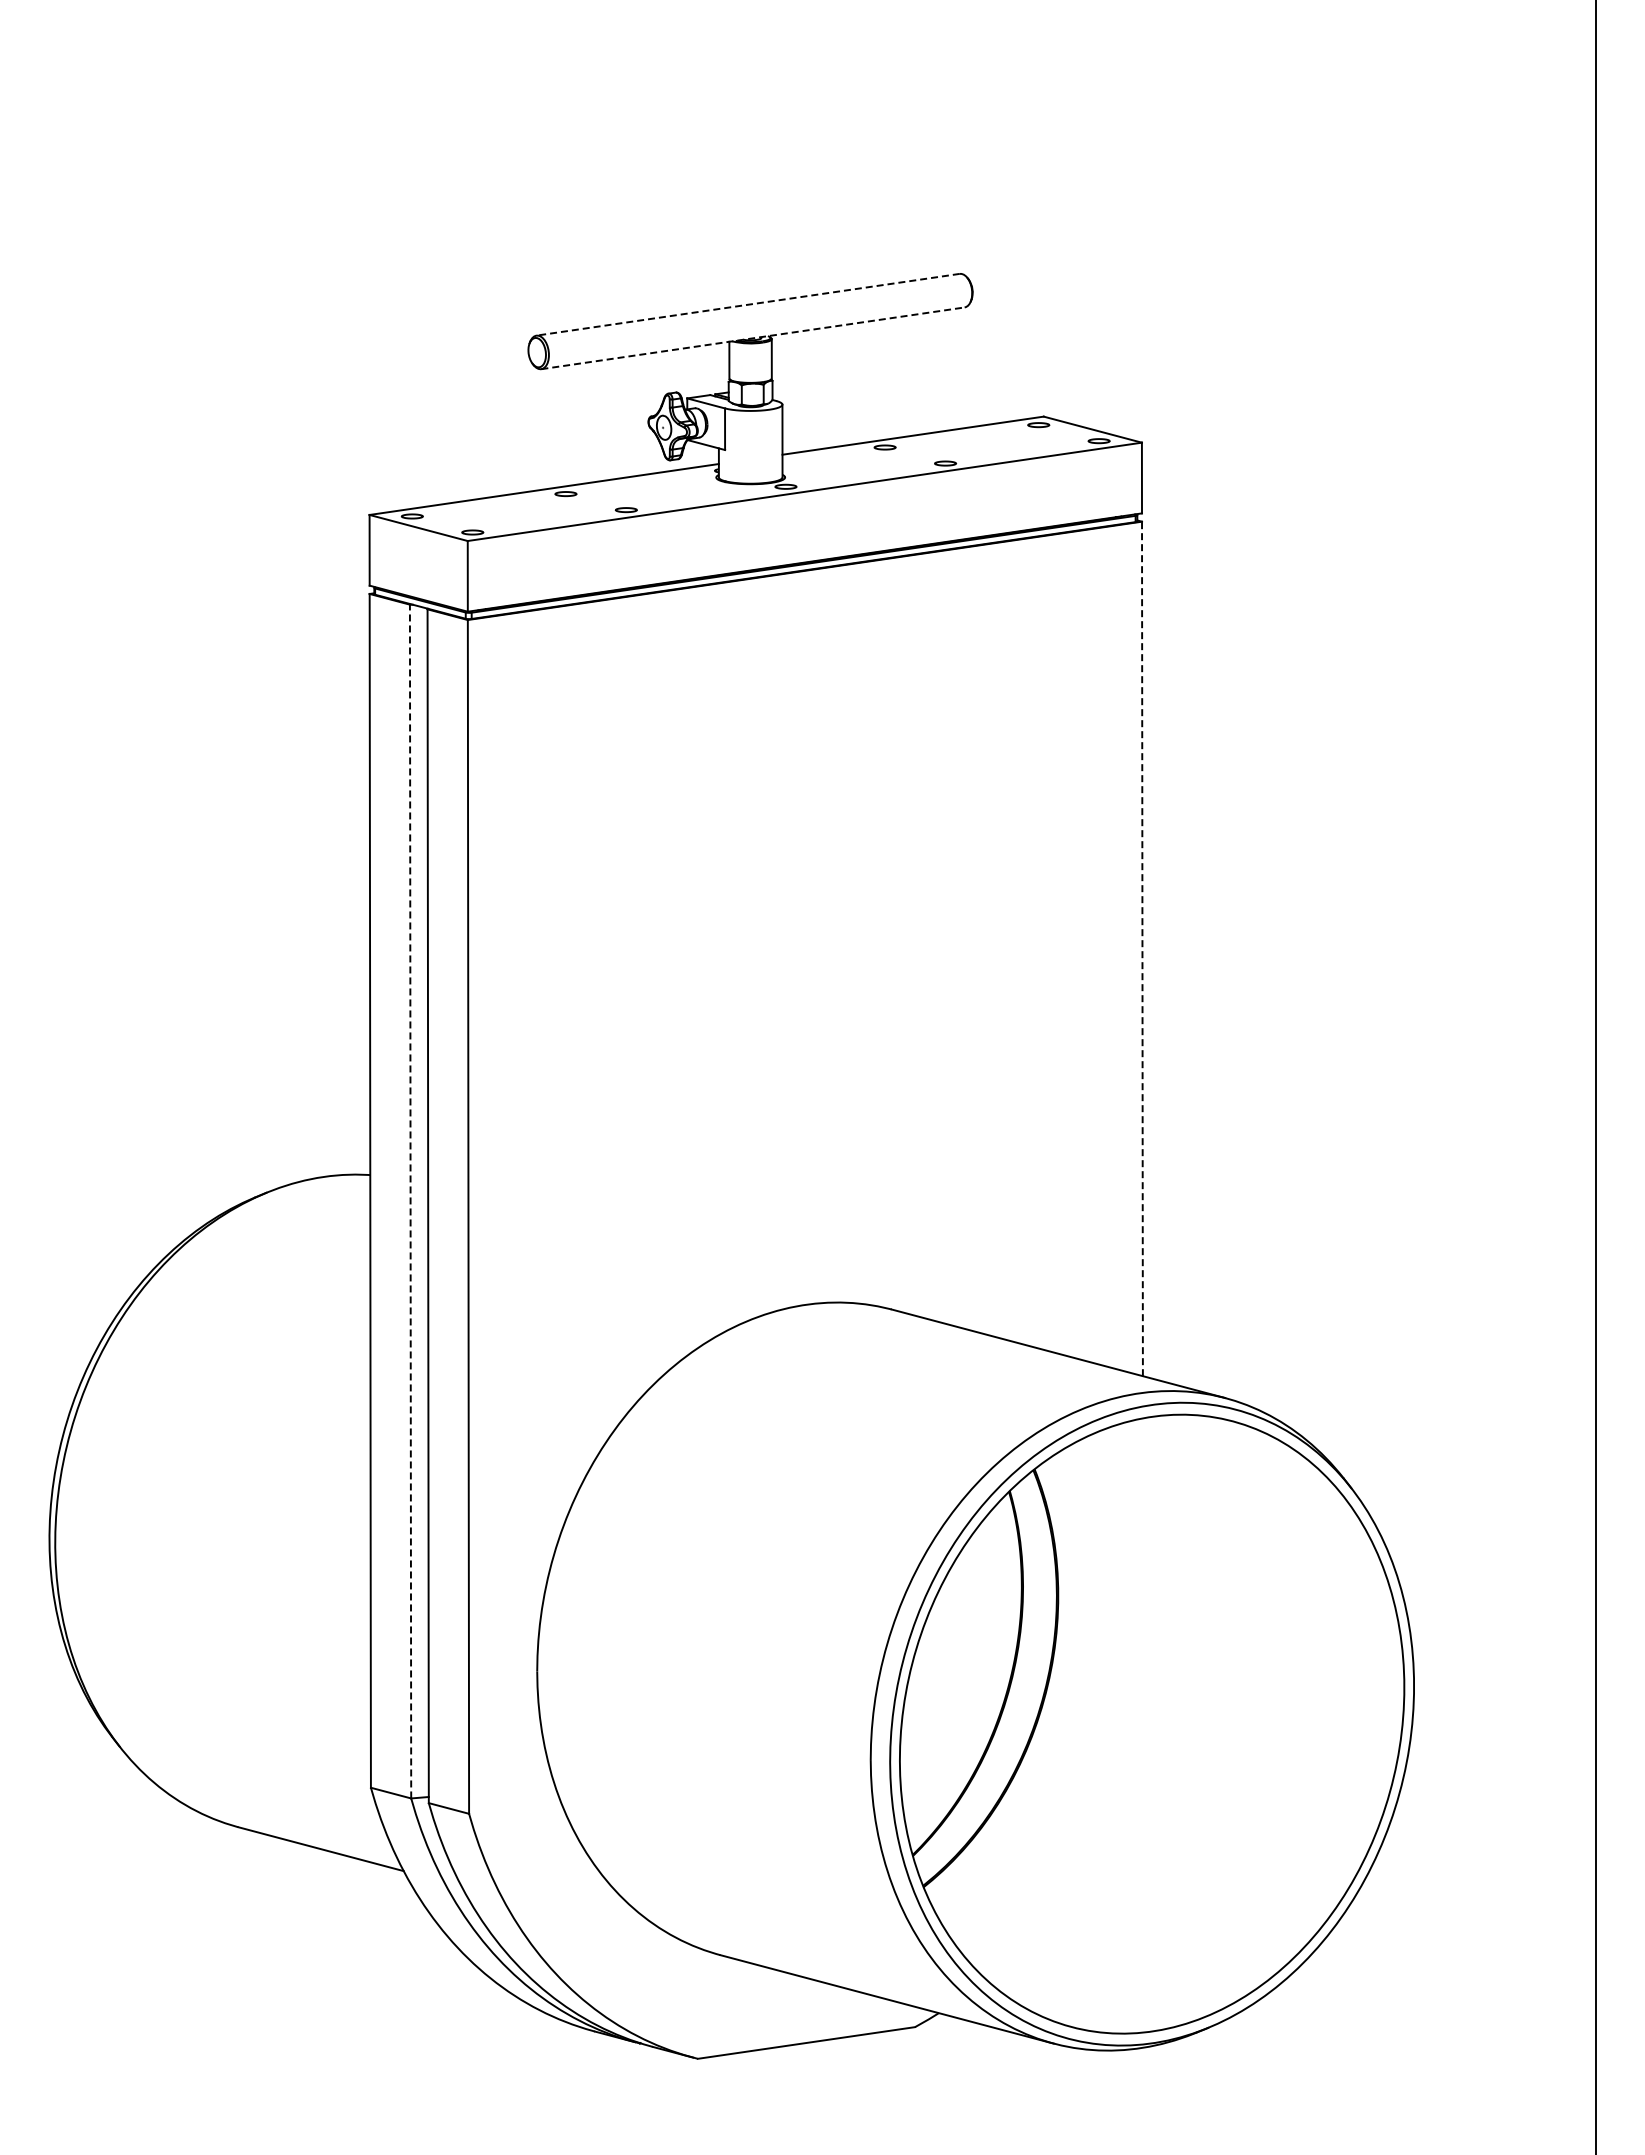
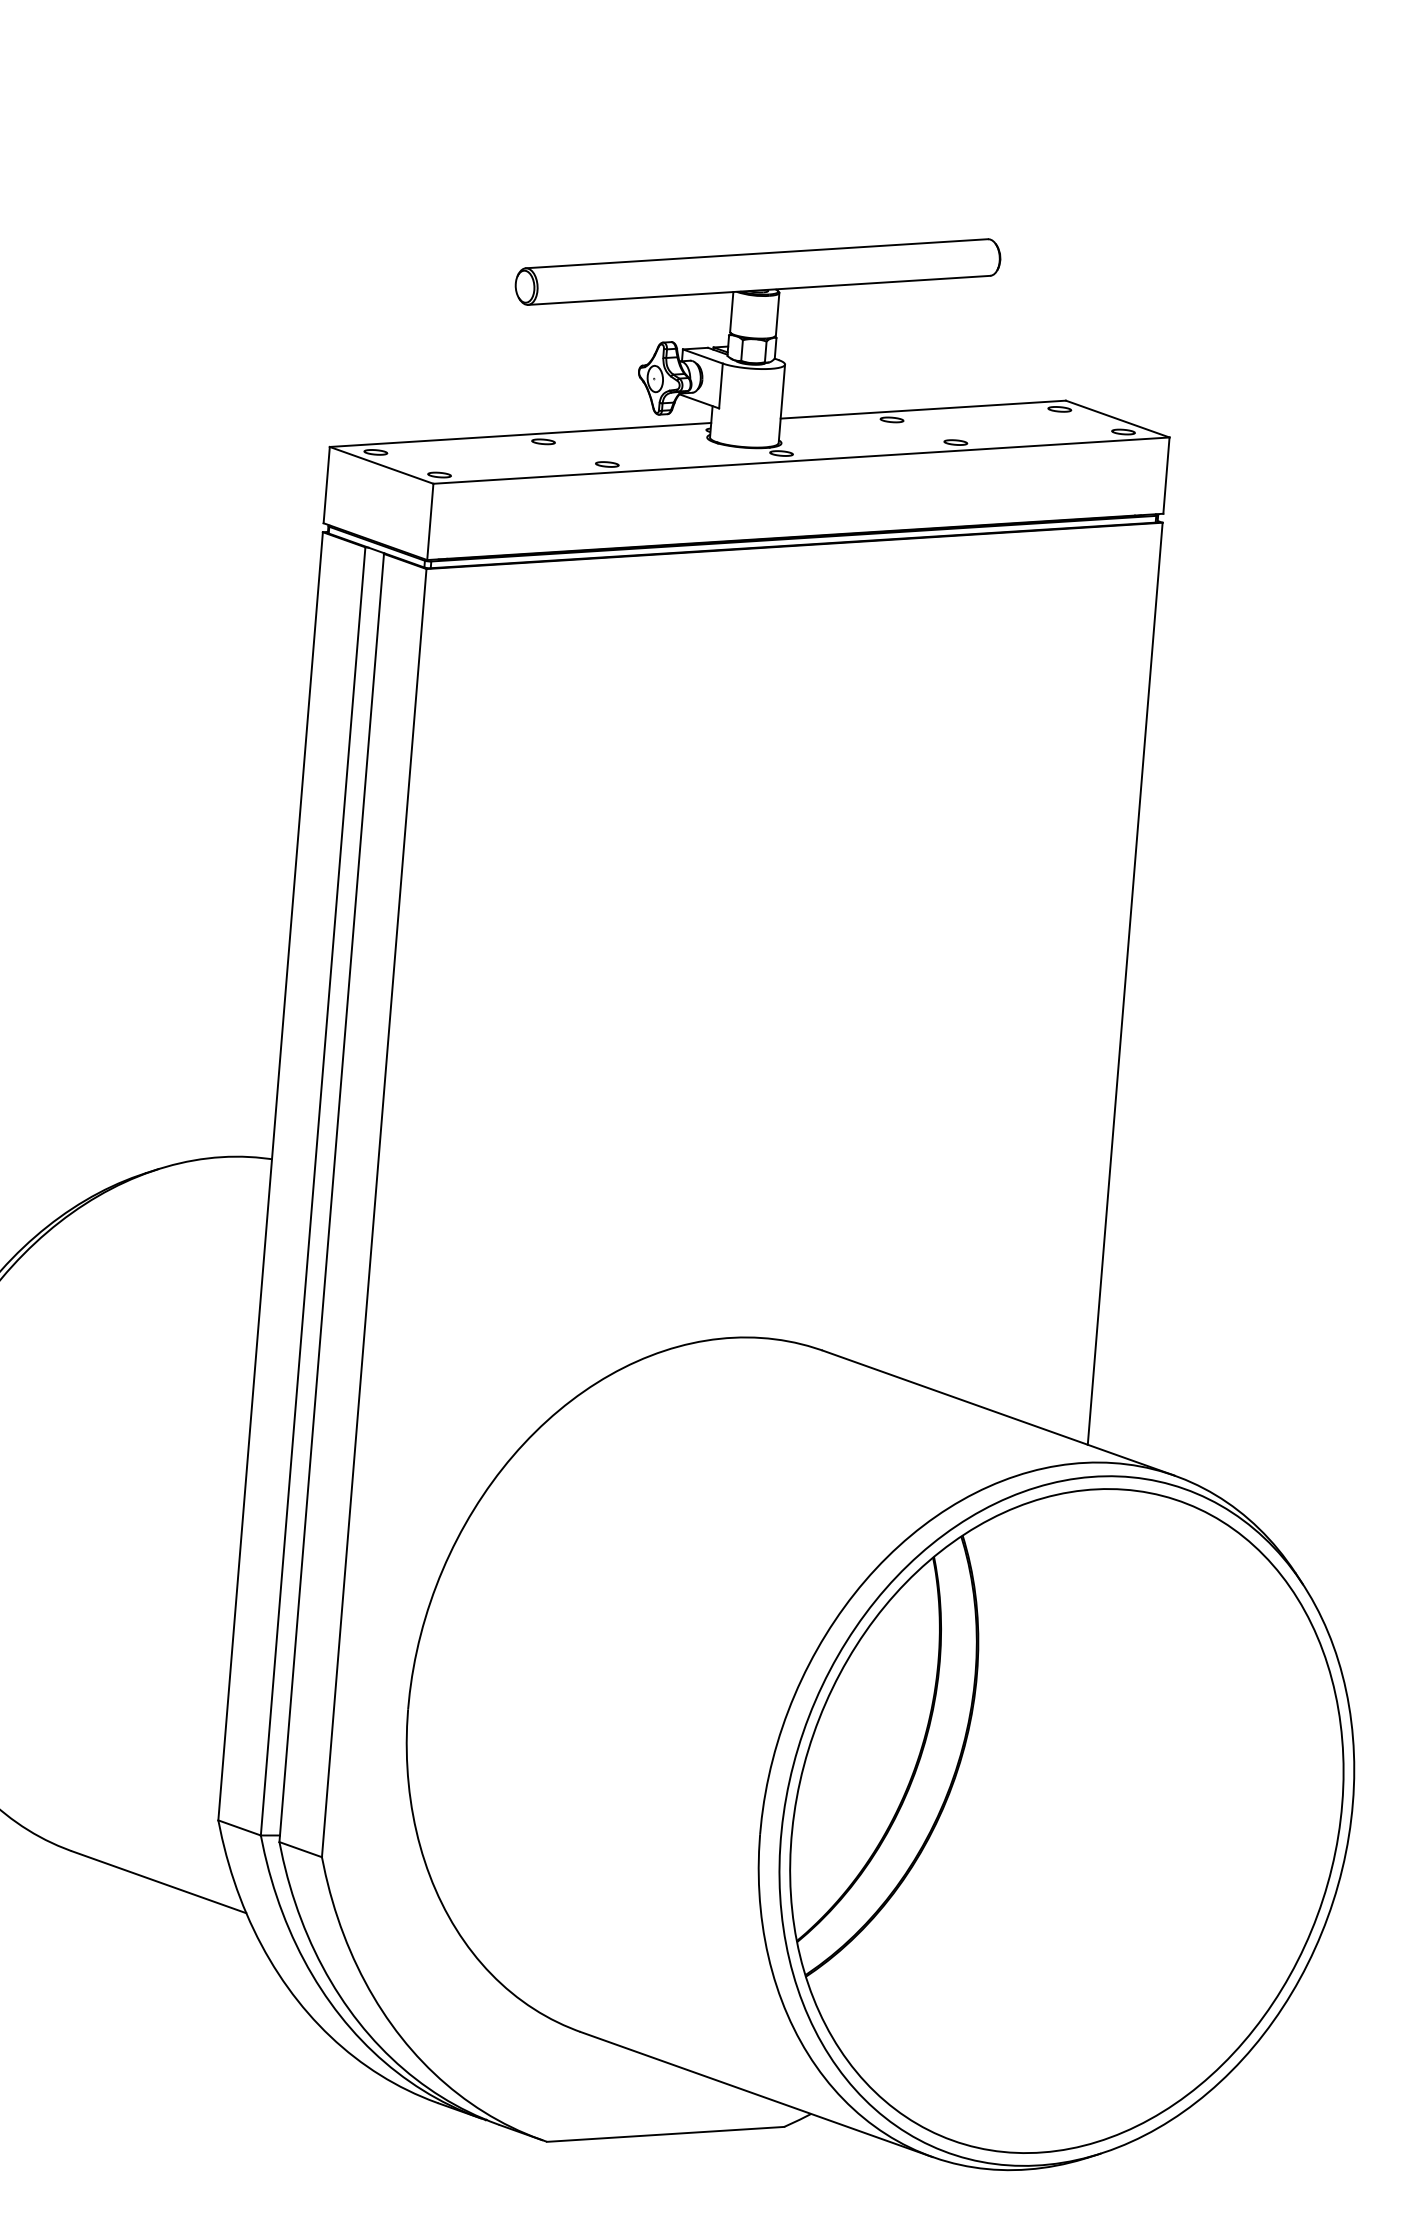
line: (748, 304) -> (757, 253), dashed -> solid
line: (753, 338) -> (759, 290), dashed -> solid
line: (1142, 948) -> (1125, 983), dashed -> solid
line: (410, 1201) -> (313, 1191), dashed -> solid

